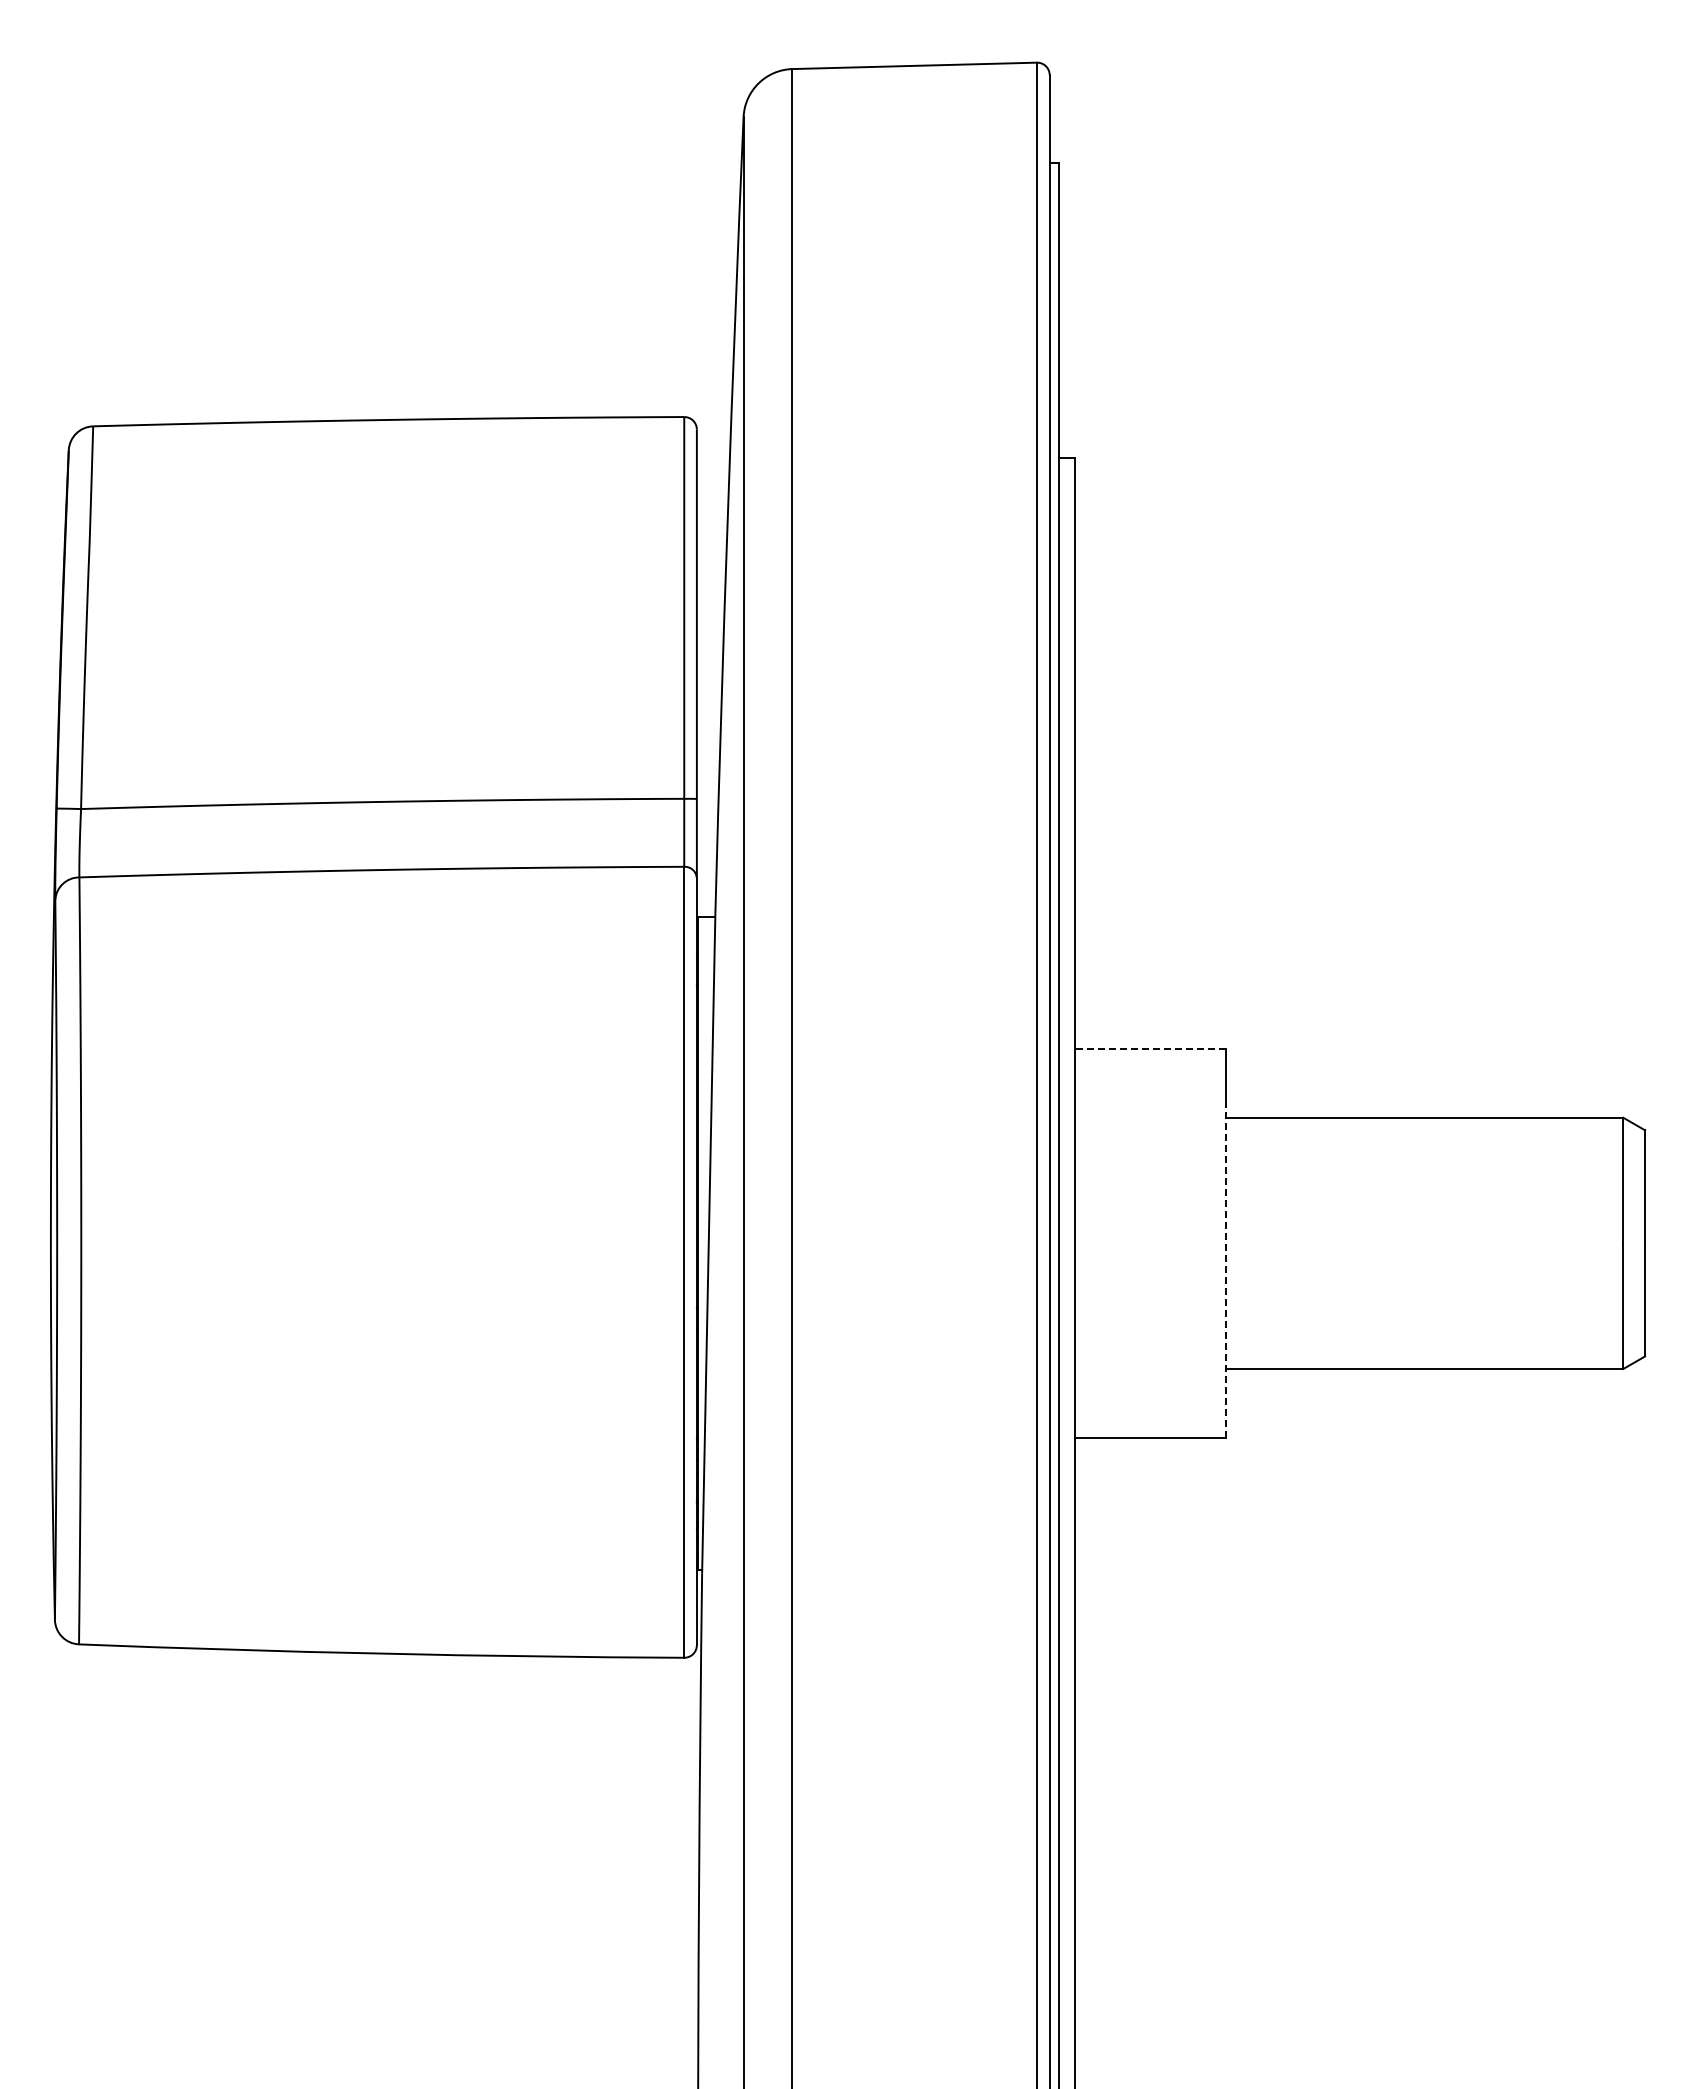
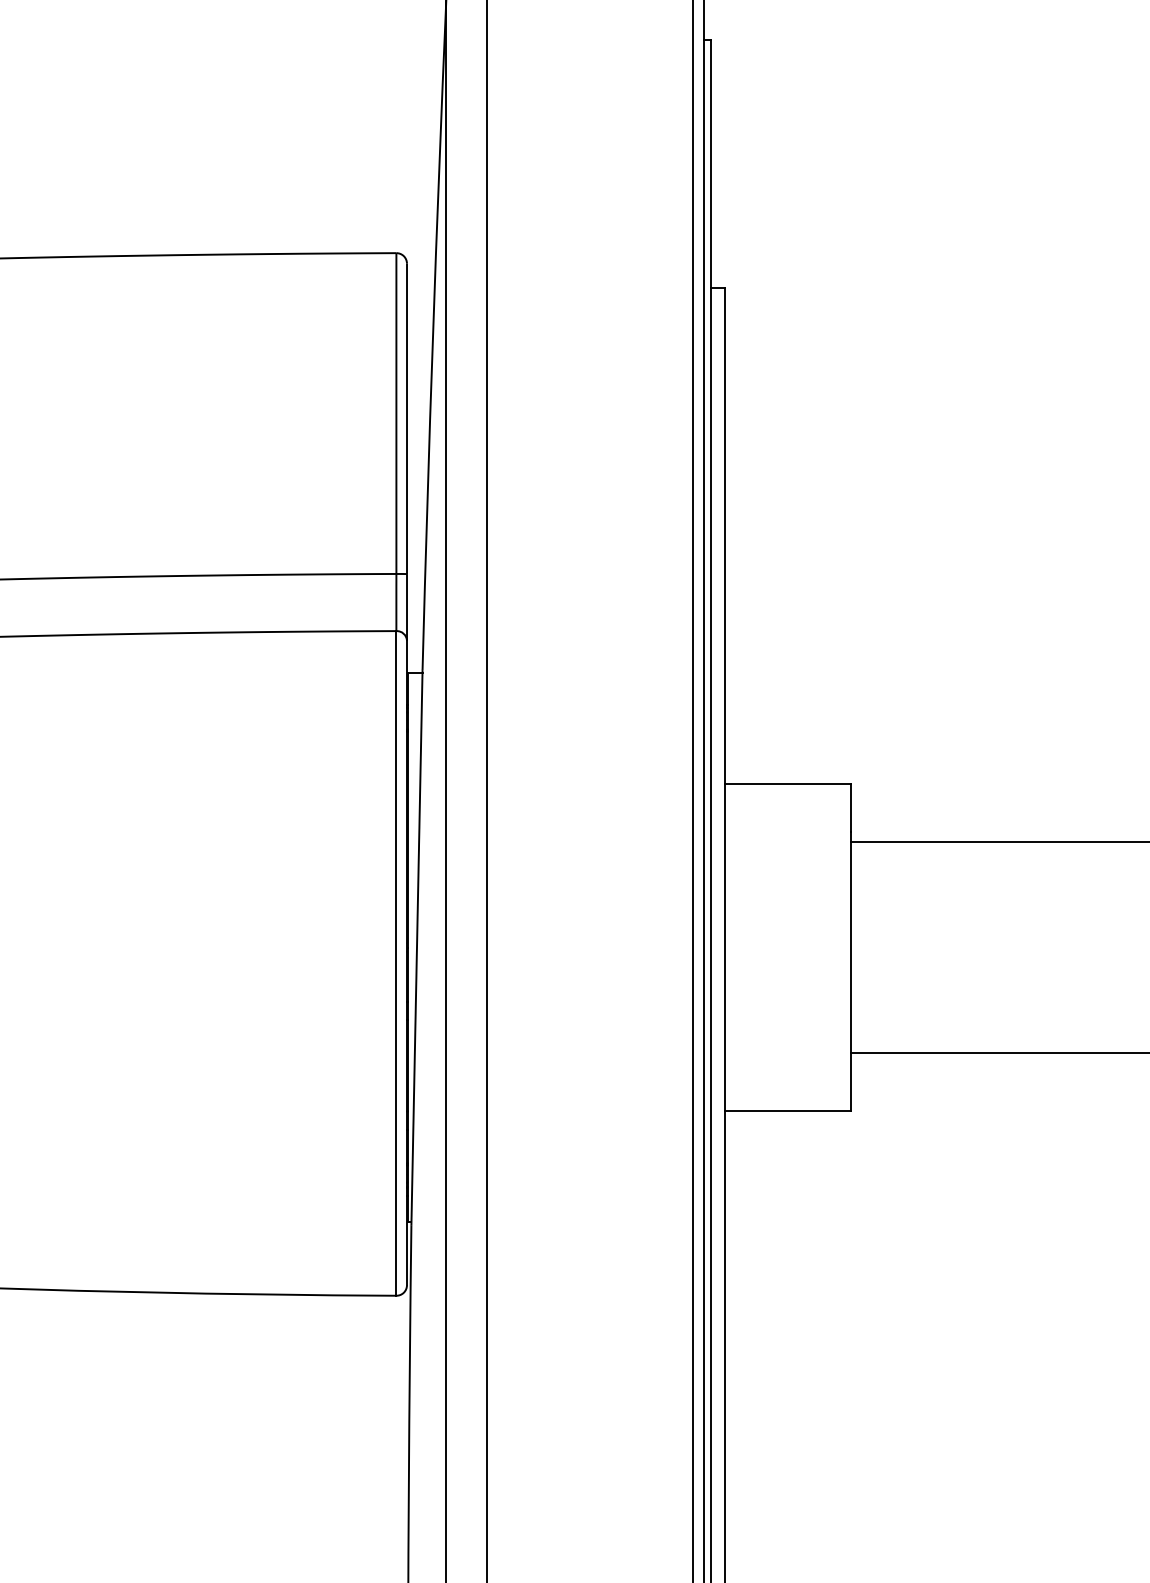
line: (1149, 1048) -> (787, 783), dashed -> solid
line: (1225, 1271) -> (851, 971), dashed -> solid

